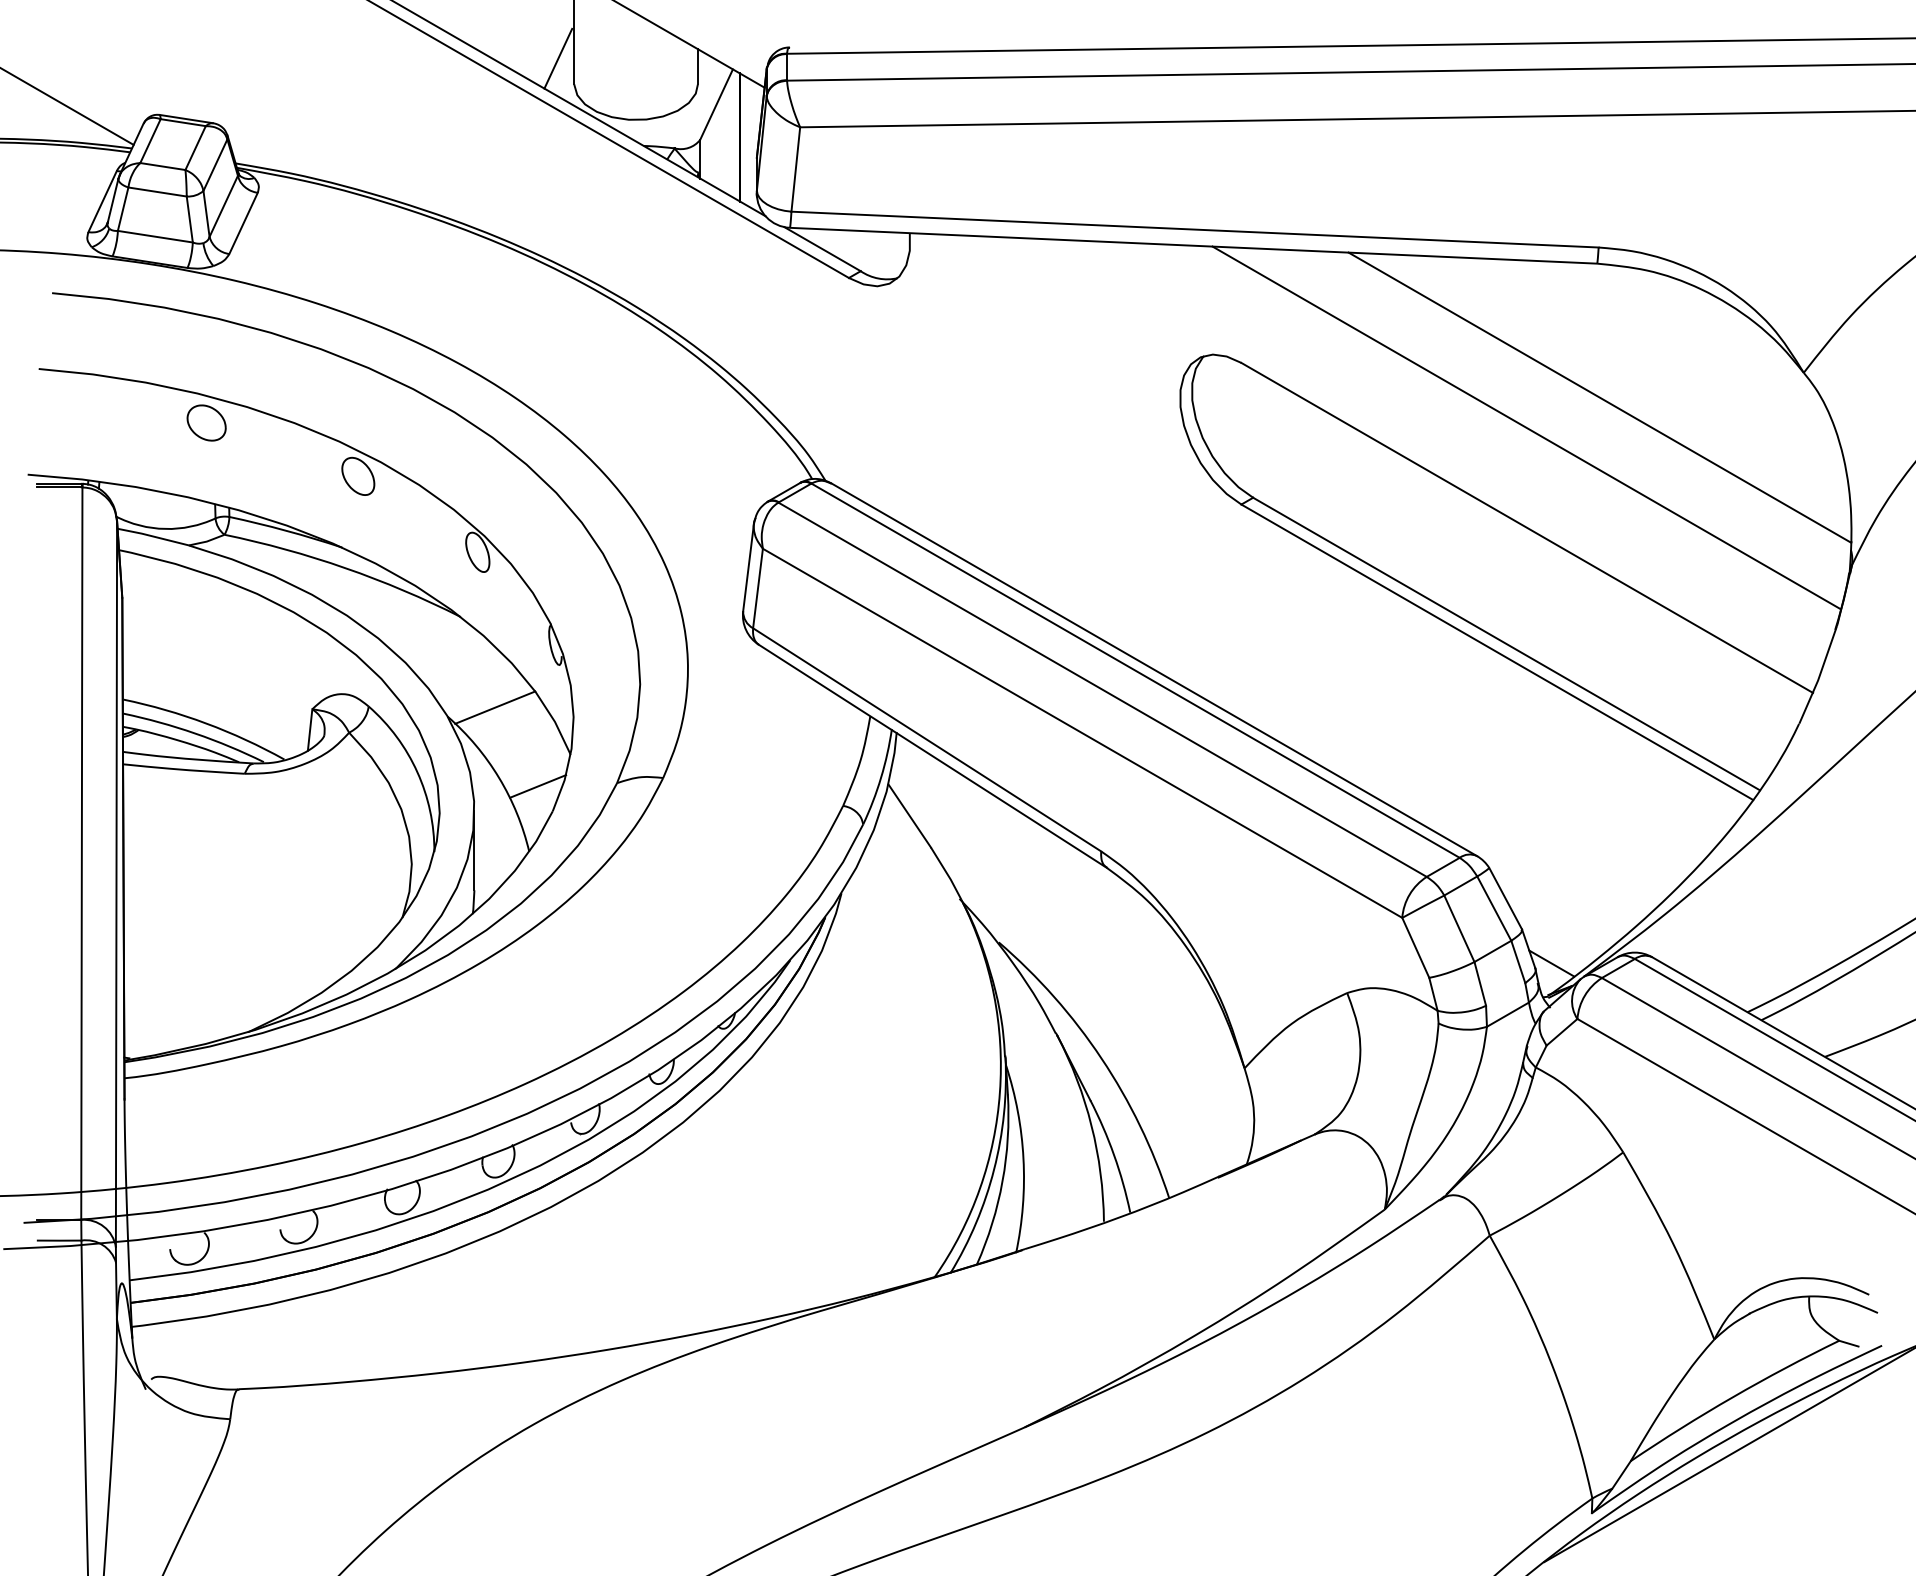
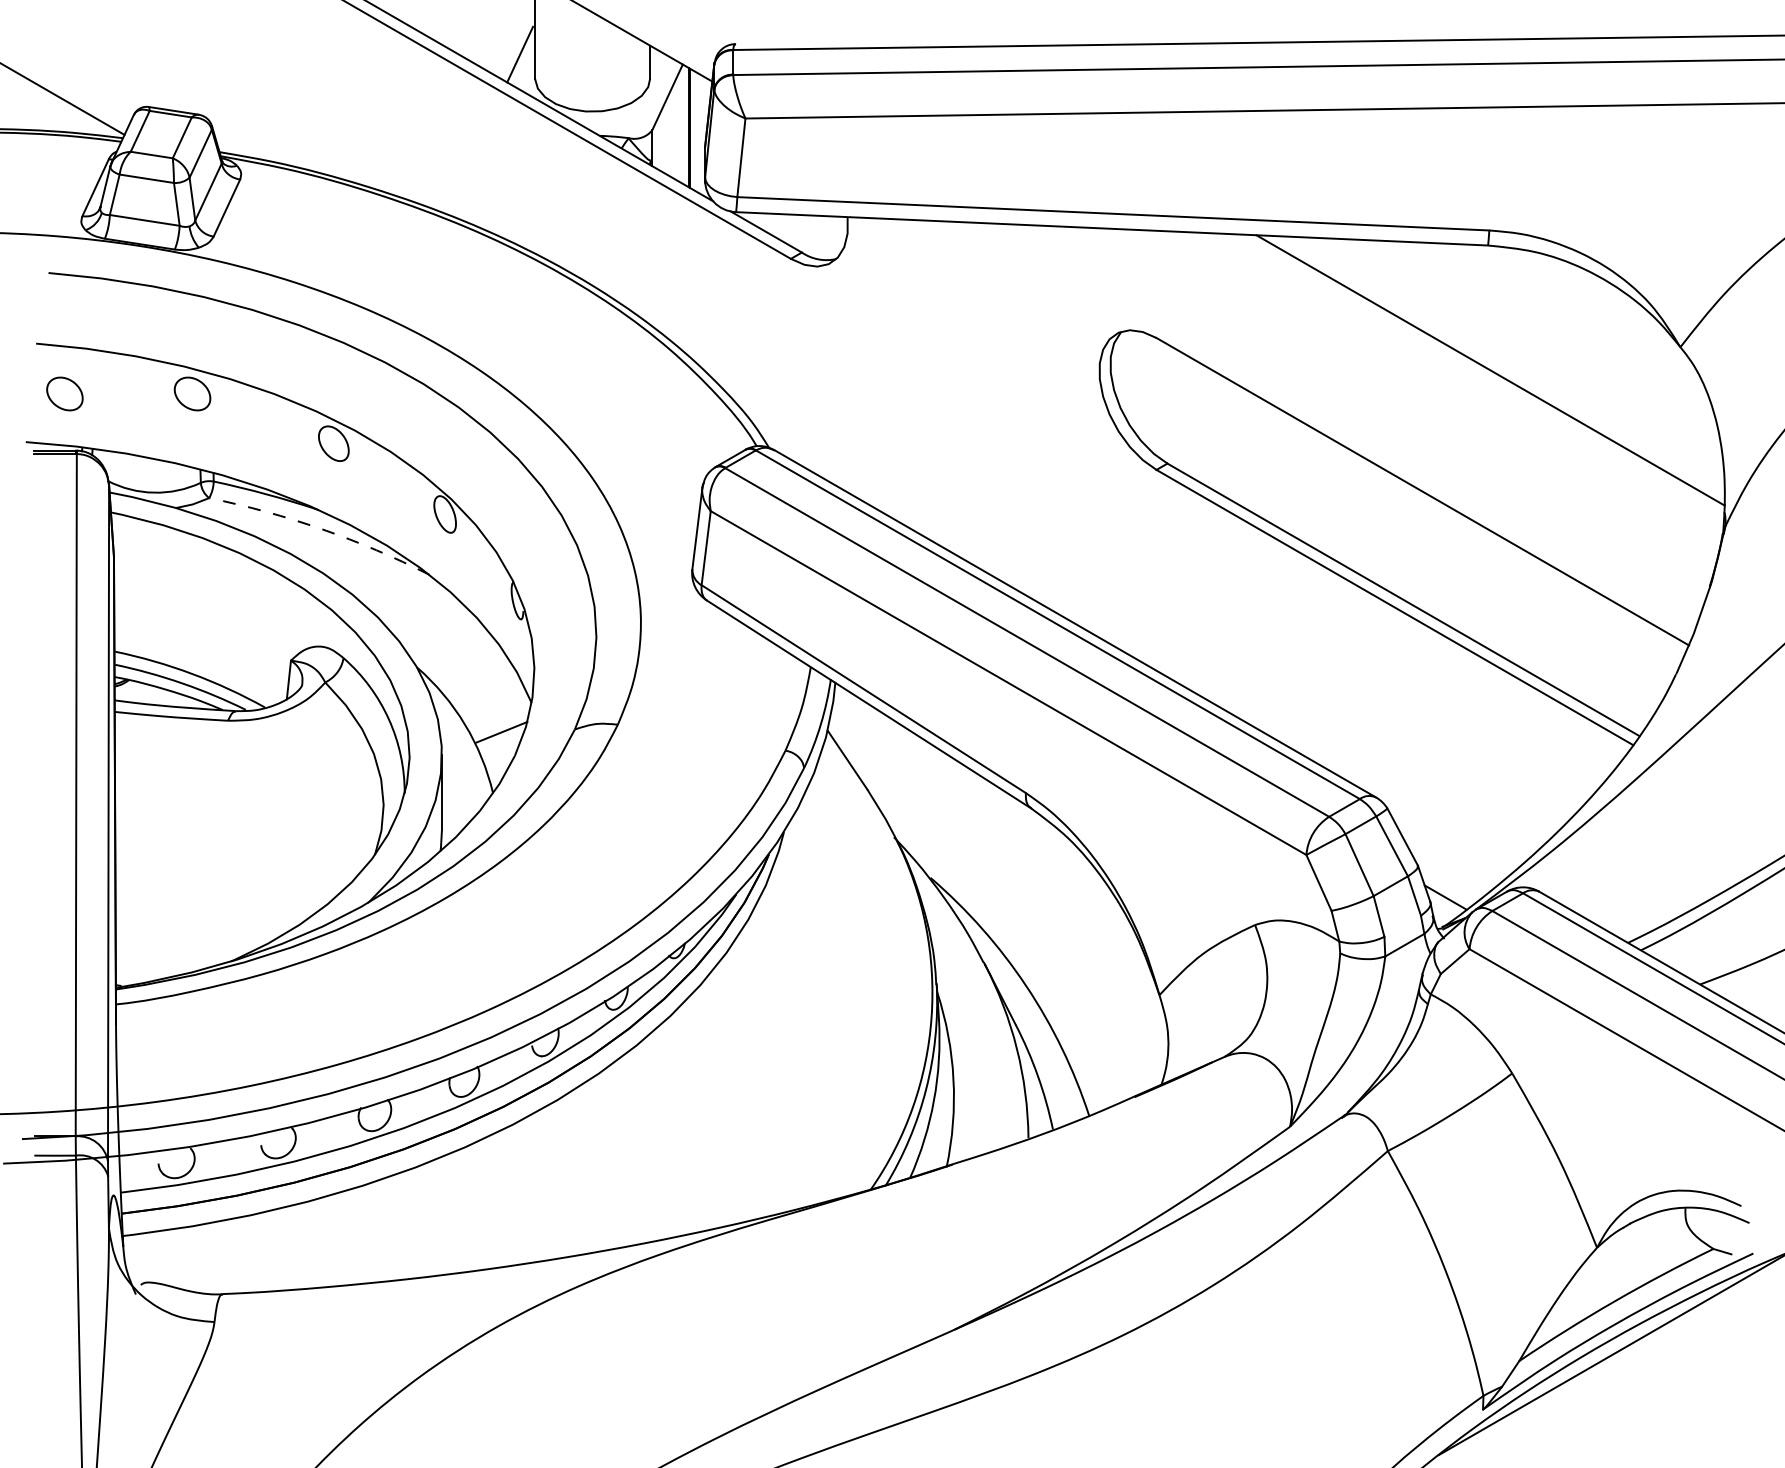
part: (69, 422) -> (64, 393), added
line: (1526, 427) -> (1422, 398), removed
arc: (345, 568) -> (321, 529), solid -> dashed
line: (495, 707) -> (461, 659), removed

